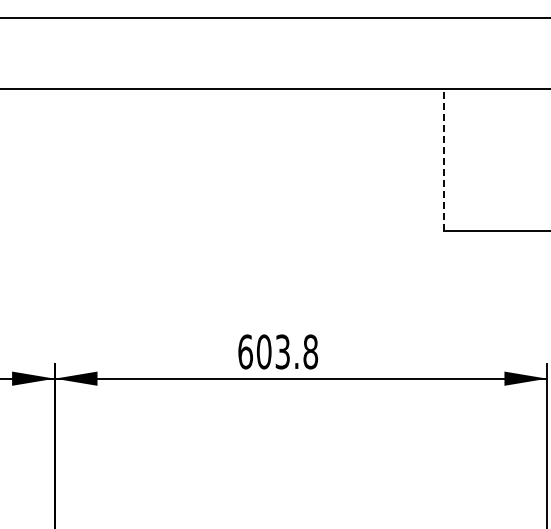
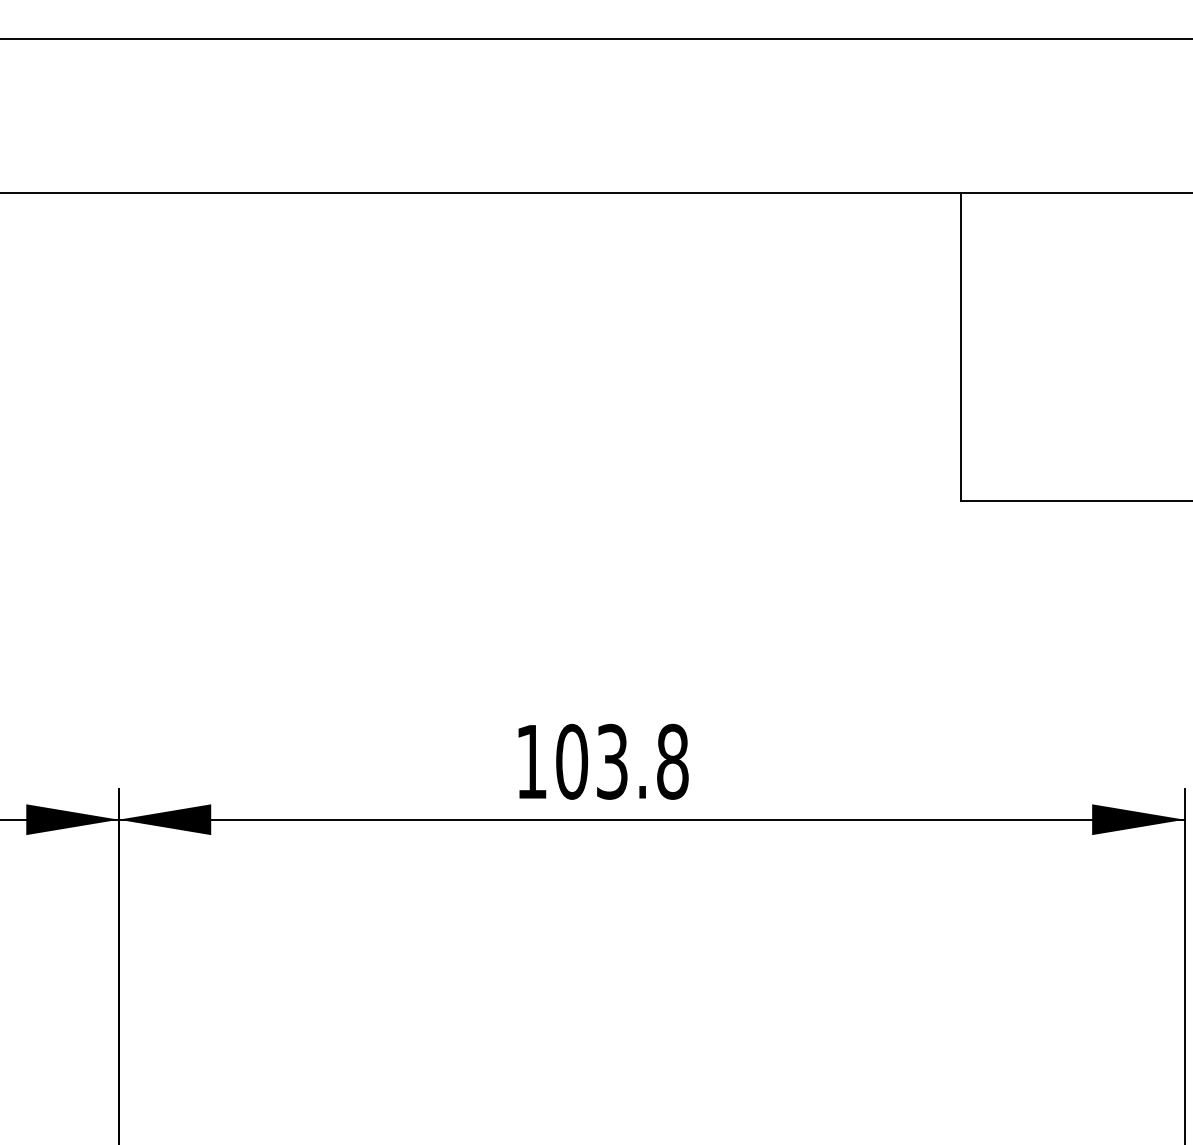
line: (443, 159) -> (960, 345), dashed -> solid
text: (245, 351) -> (531, 760), 603.8 -> 103.8

